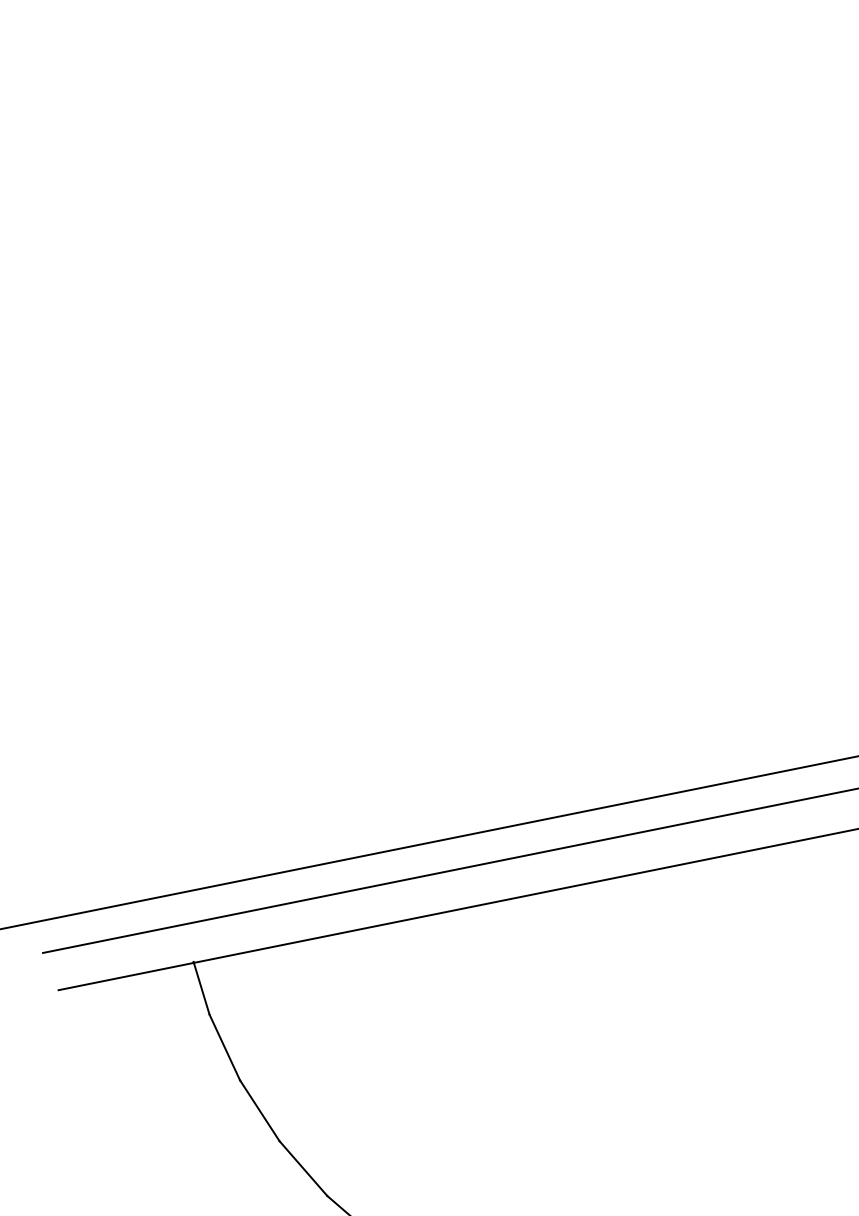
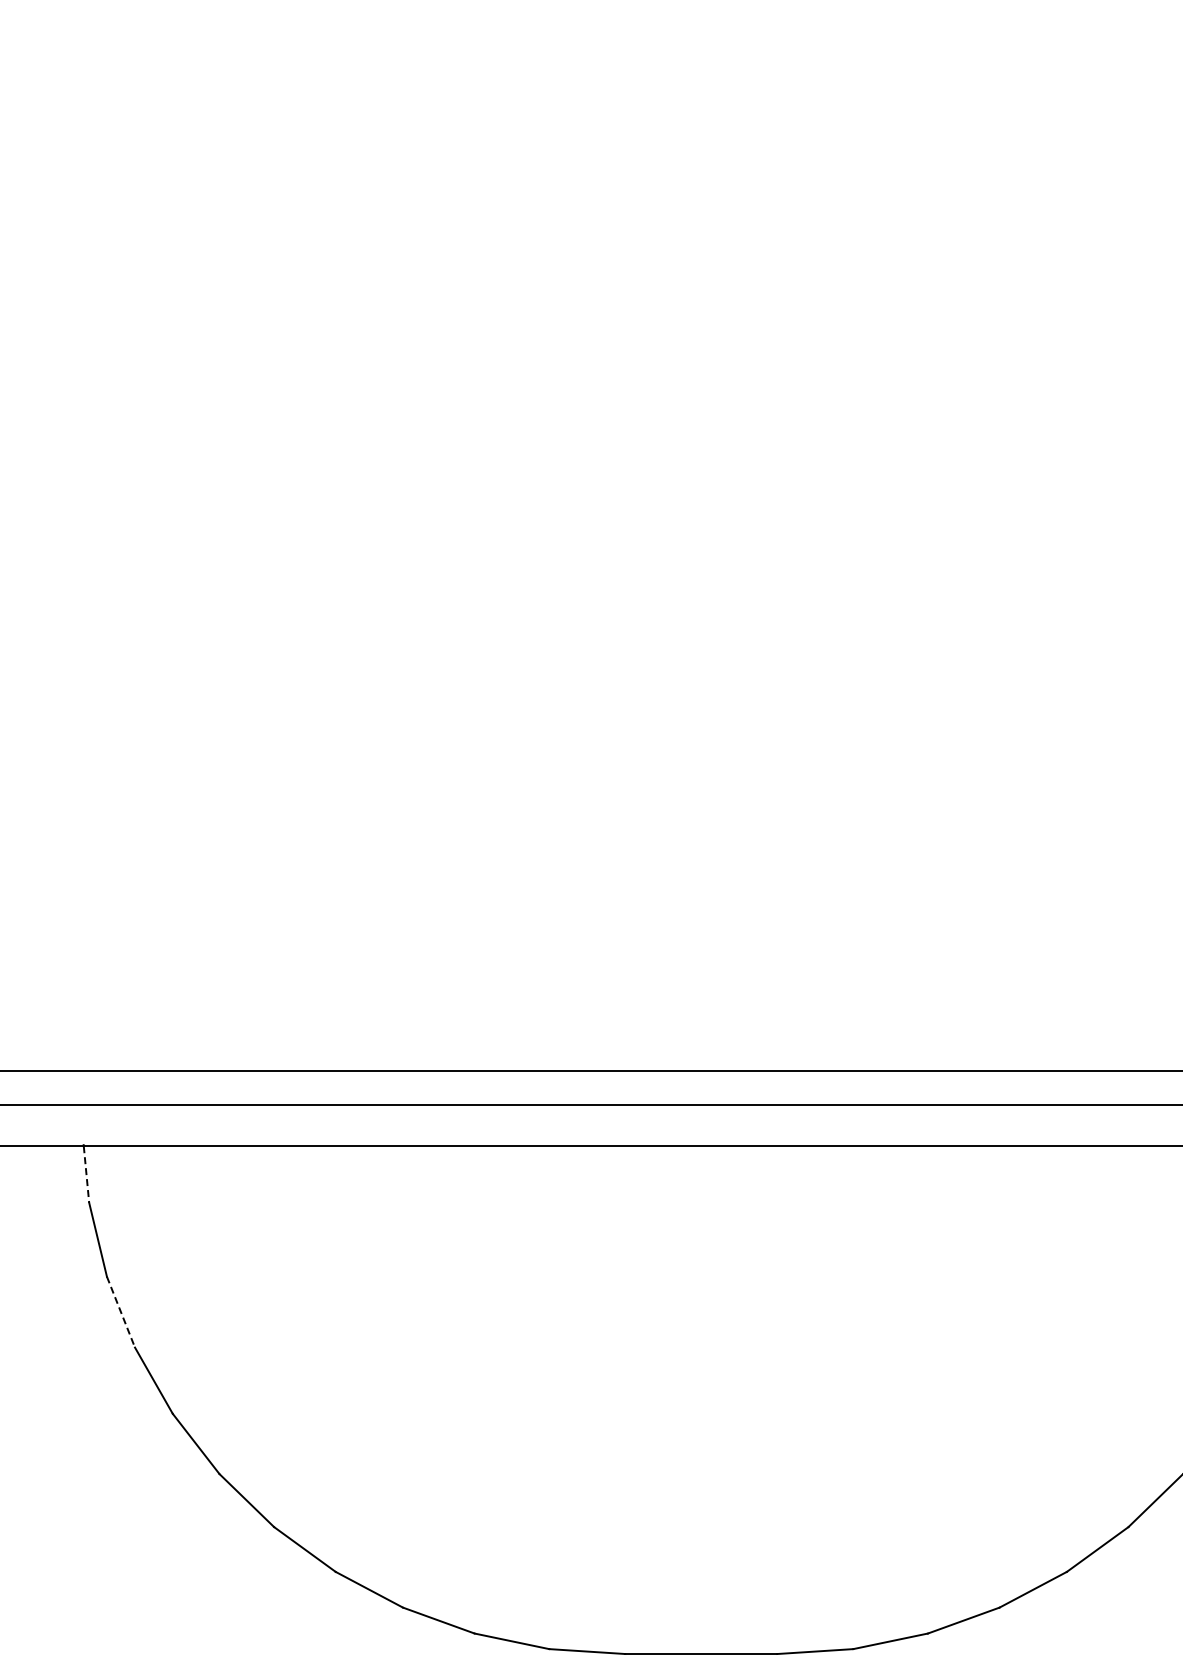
line: (201, 988) -> (86, 1174), solid -> dashed
line: (260, 1111) -> (121, 1312), solid -> dashed

